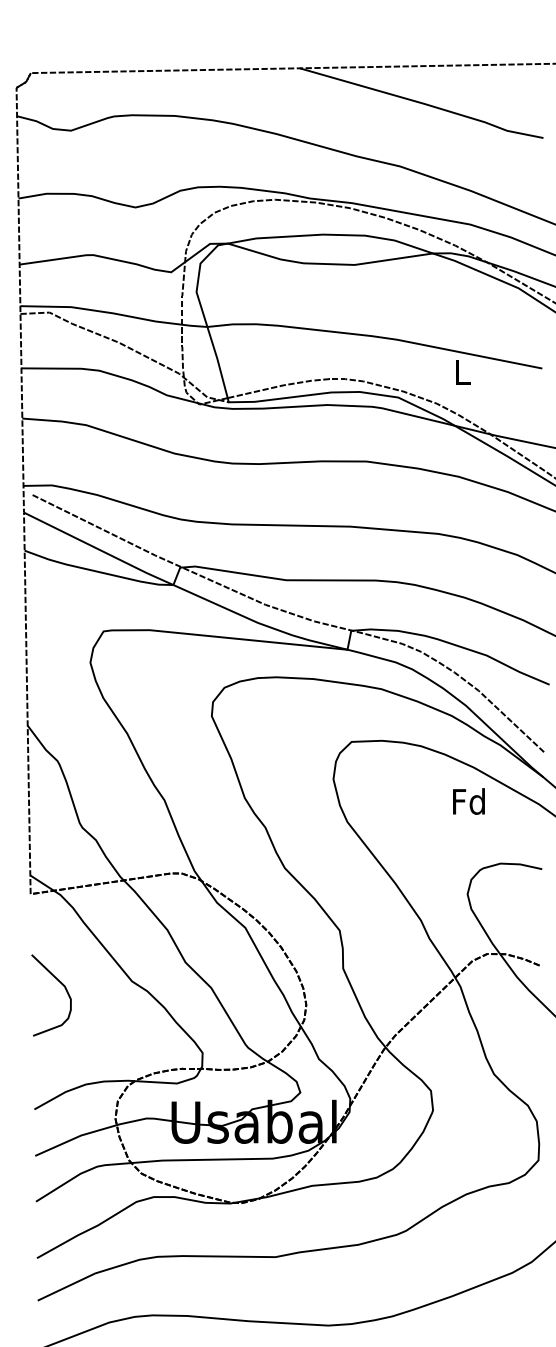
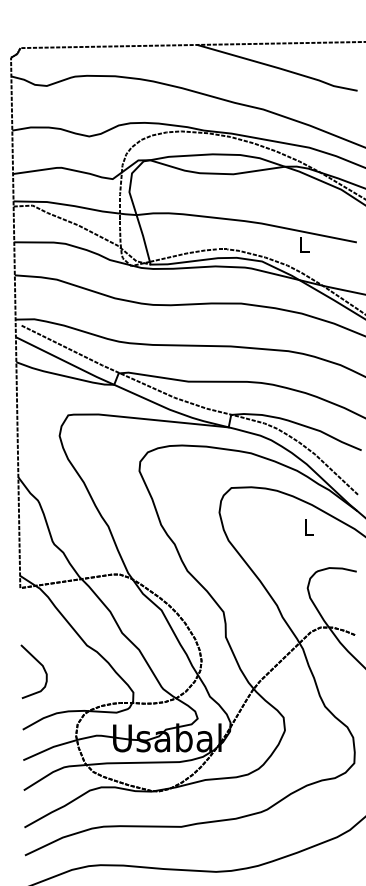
text: (468, 800) -> (308, 526), Fd -> L
curve: (59, 984) -> (39, 664), moved

